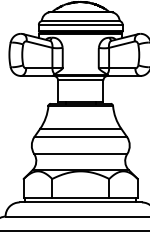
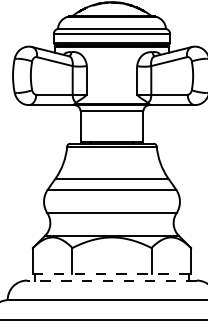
line: (81, 198) -> (112, 274), solid -> dashed
line: (81, 202) -> (112, 280), solid -> dashed

